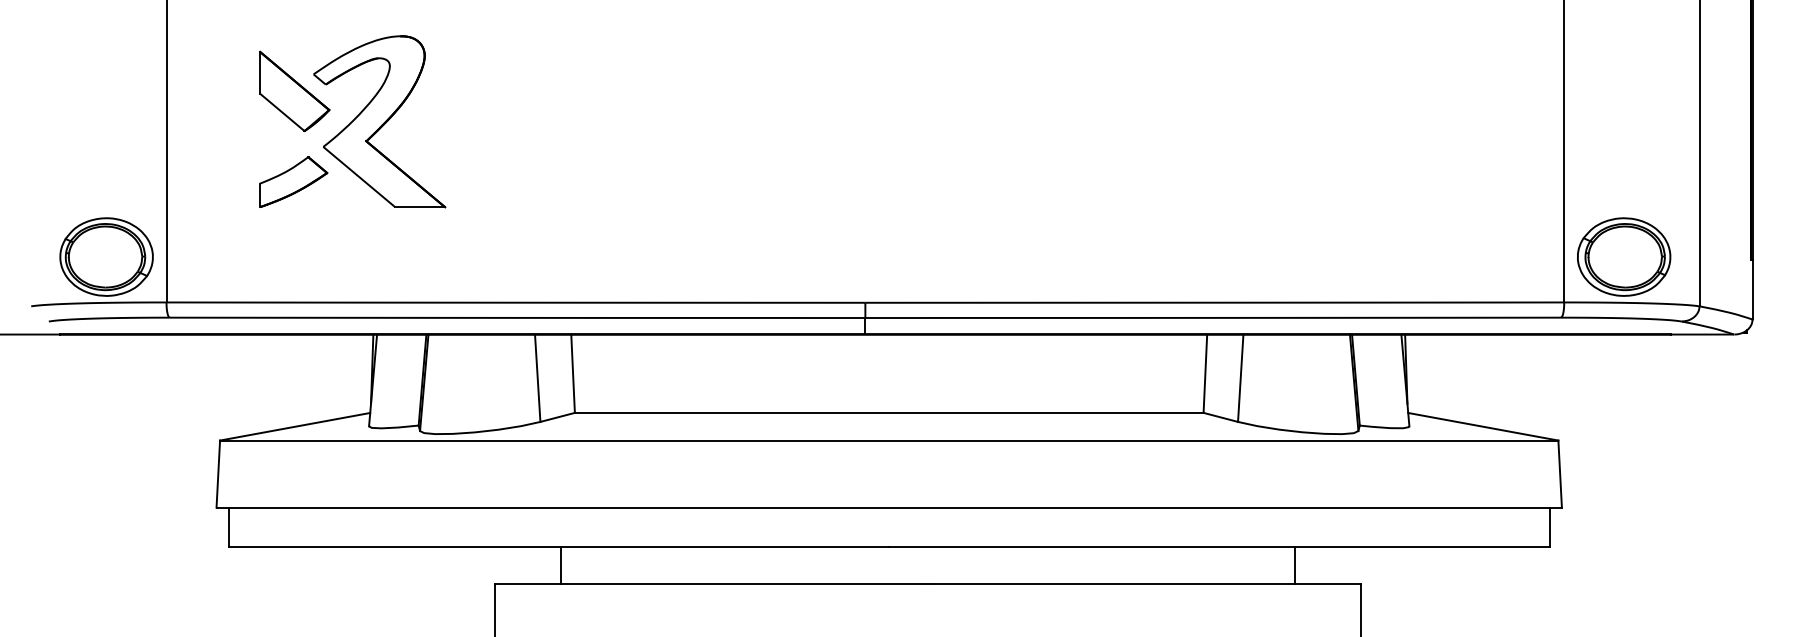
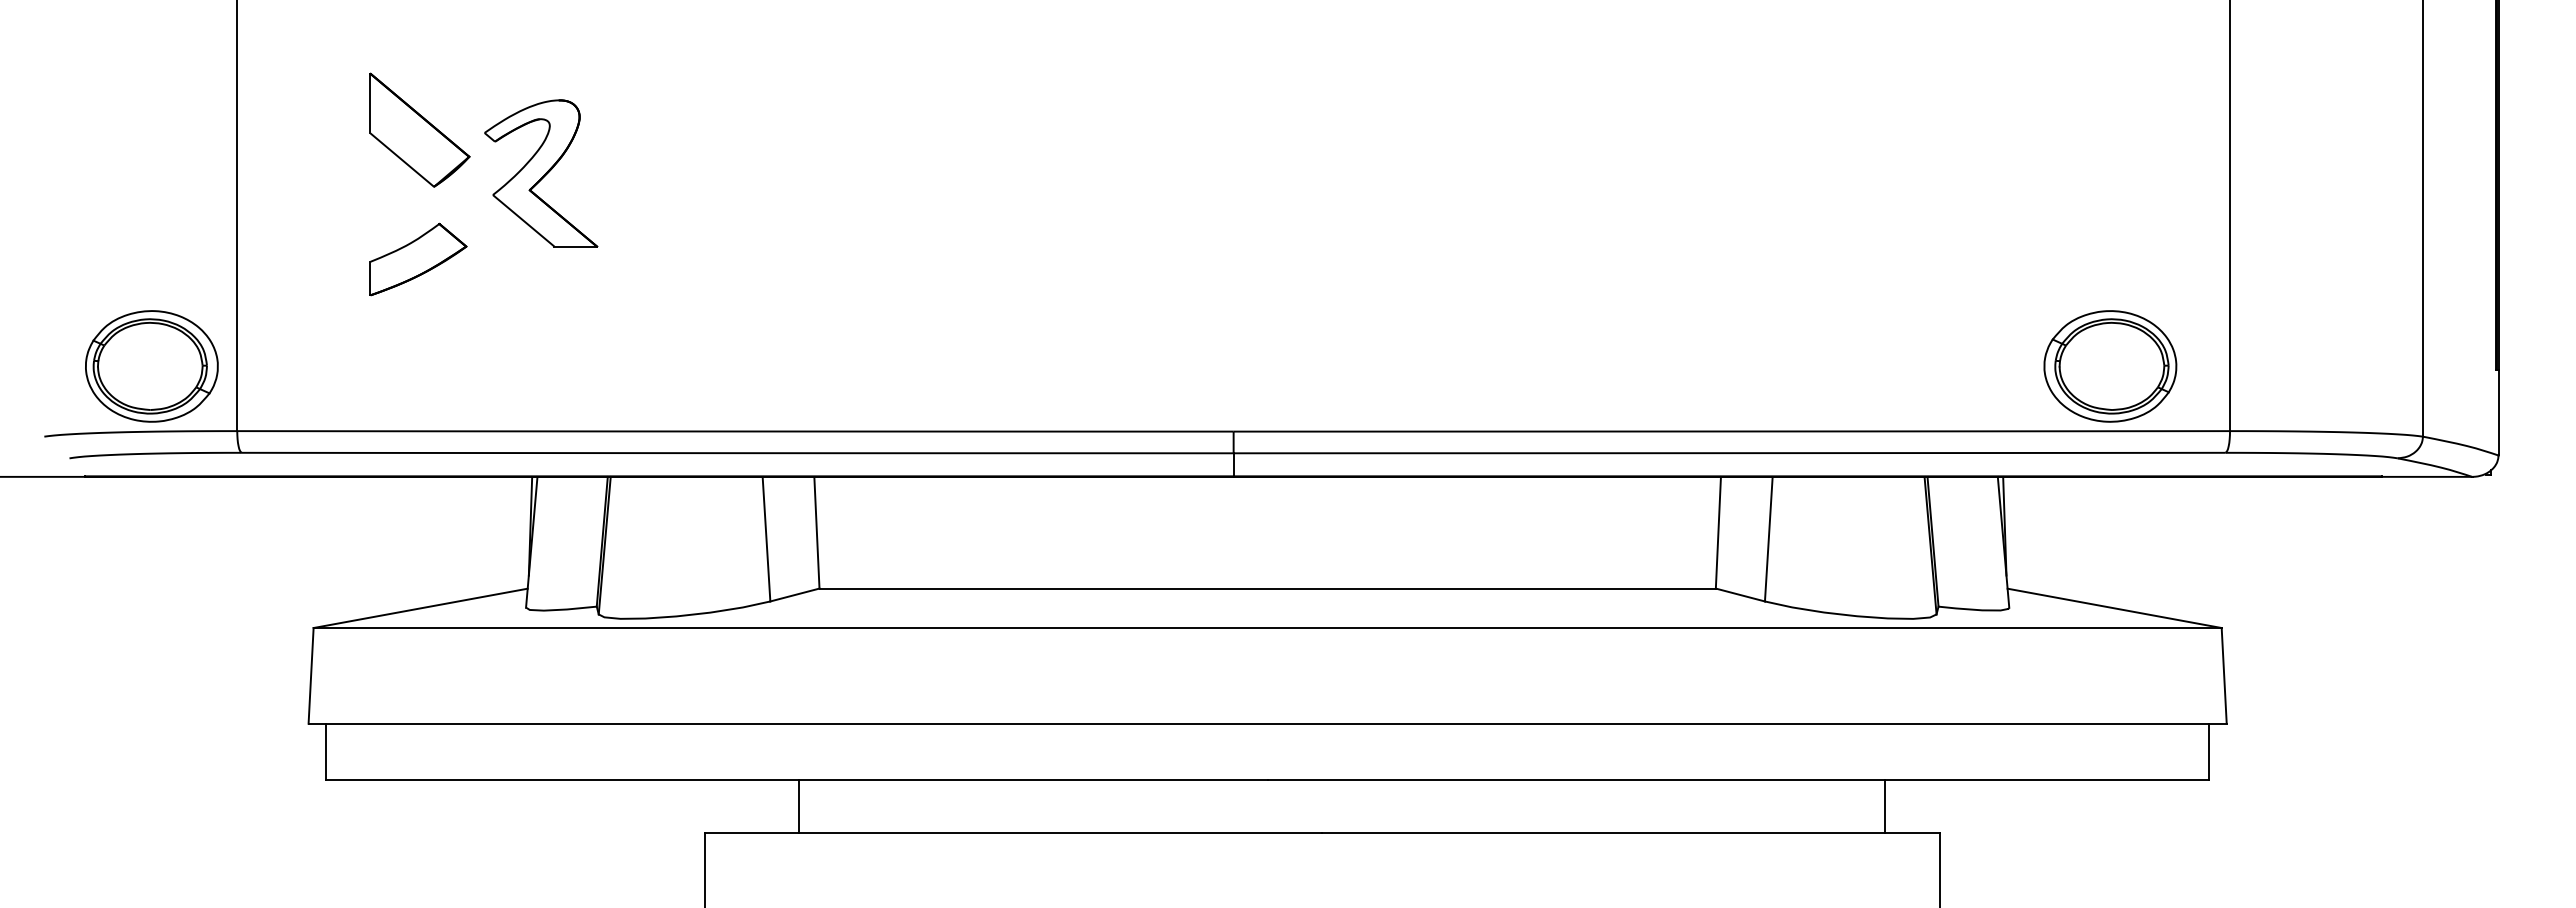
part: (379, 121) -> (540, 173), size x0.6
part: (1624, 257) -> (2110, 366), moved
line: (1294, 565) -> (1884, 806), moved

